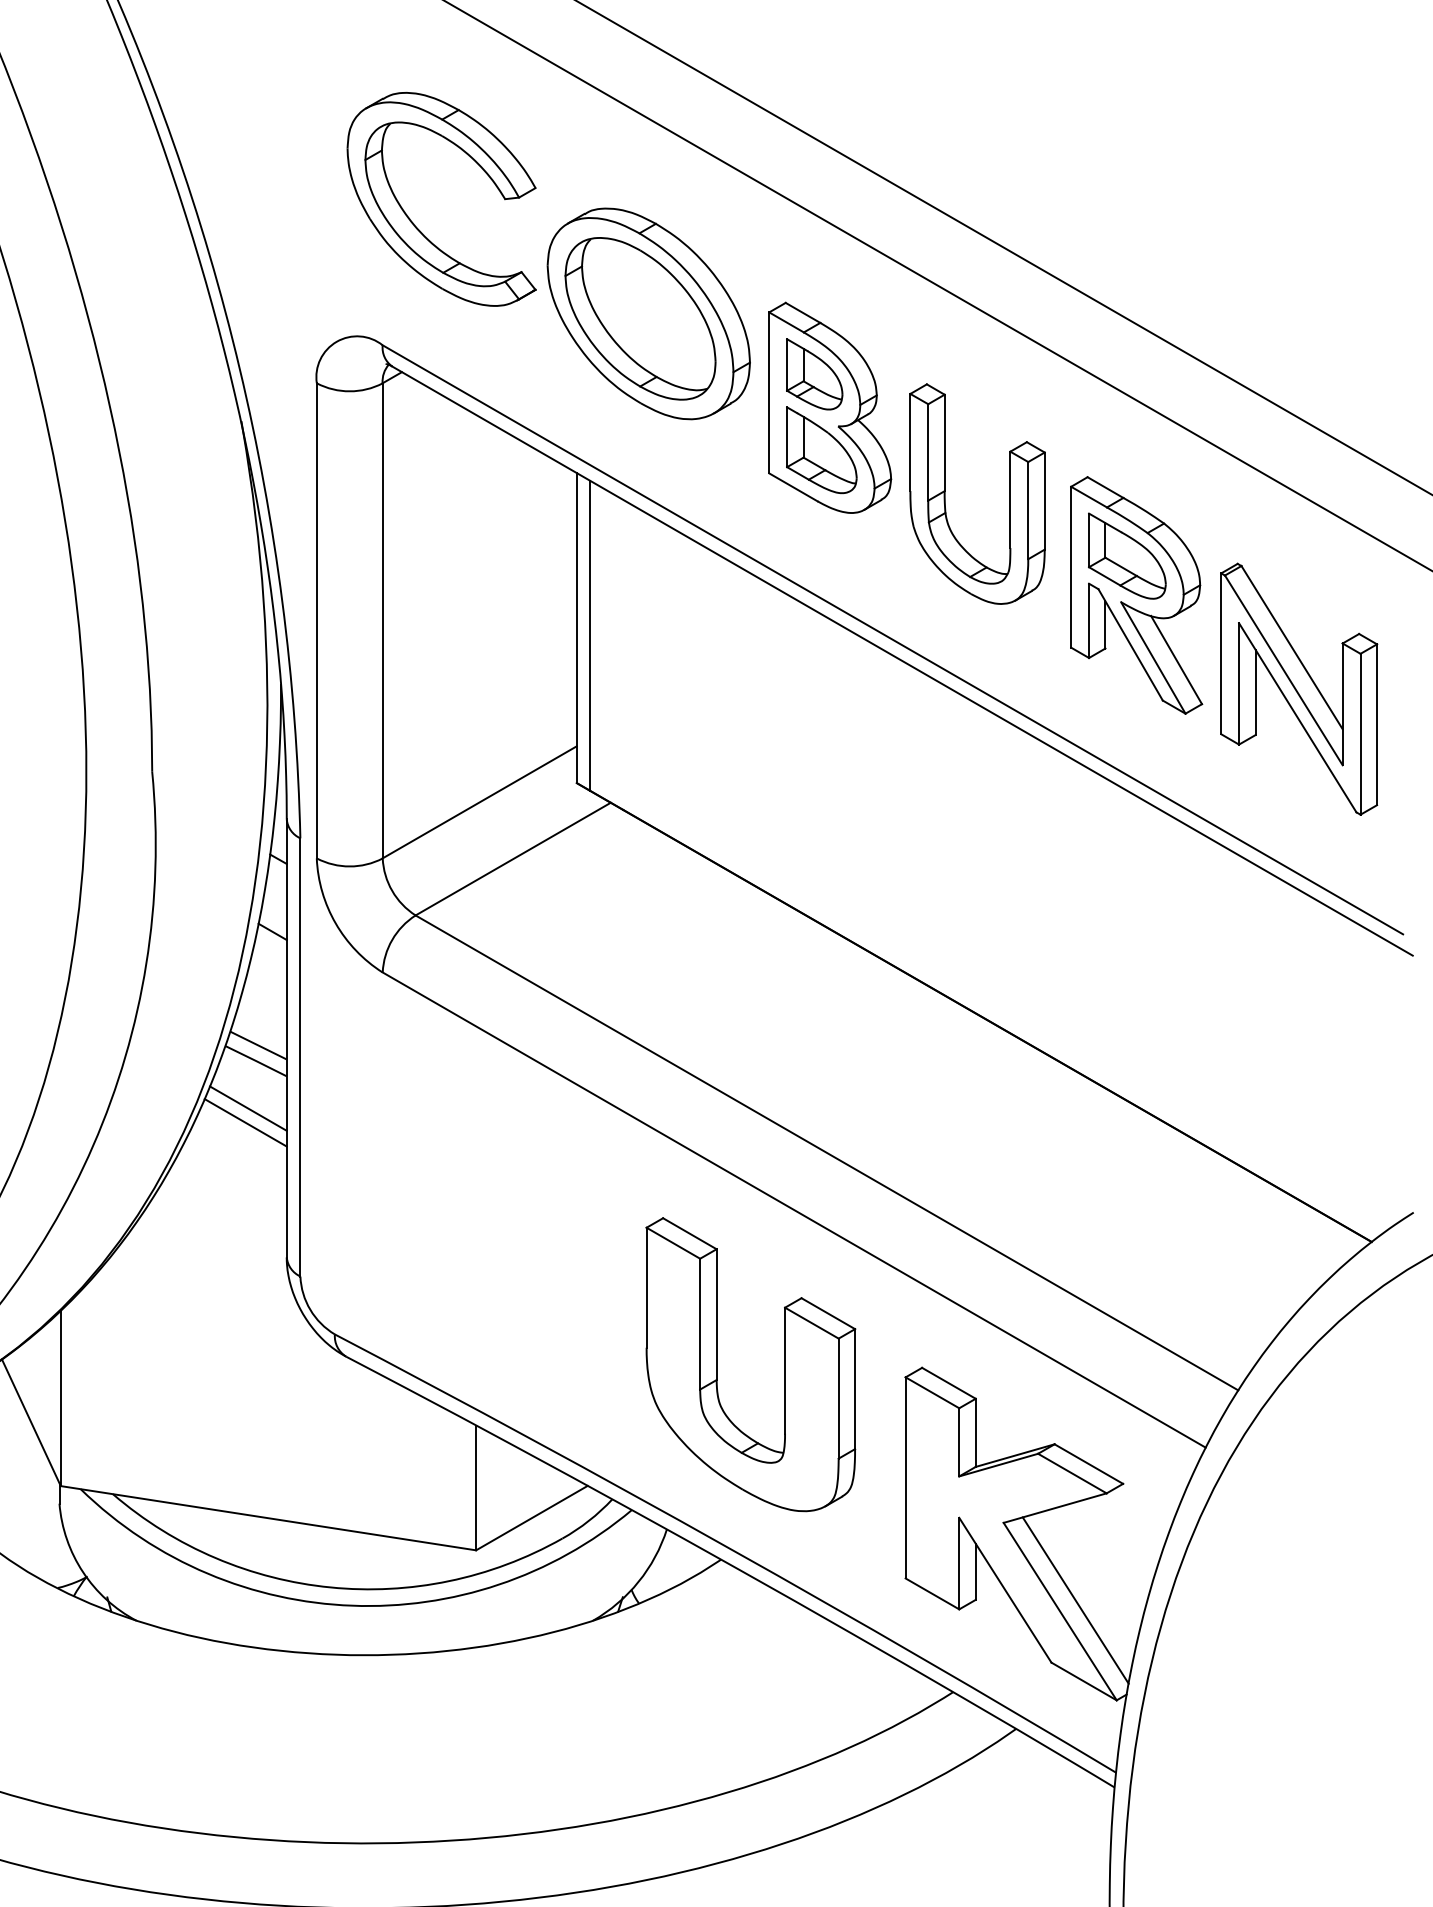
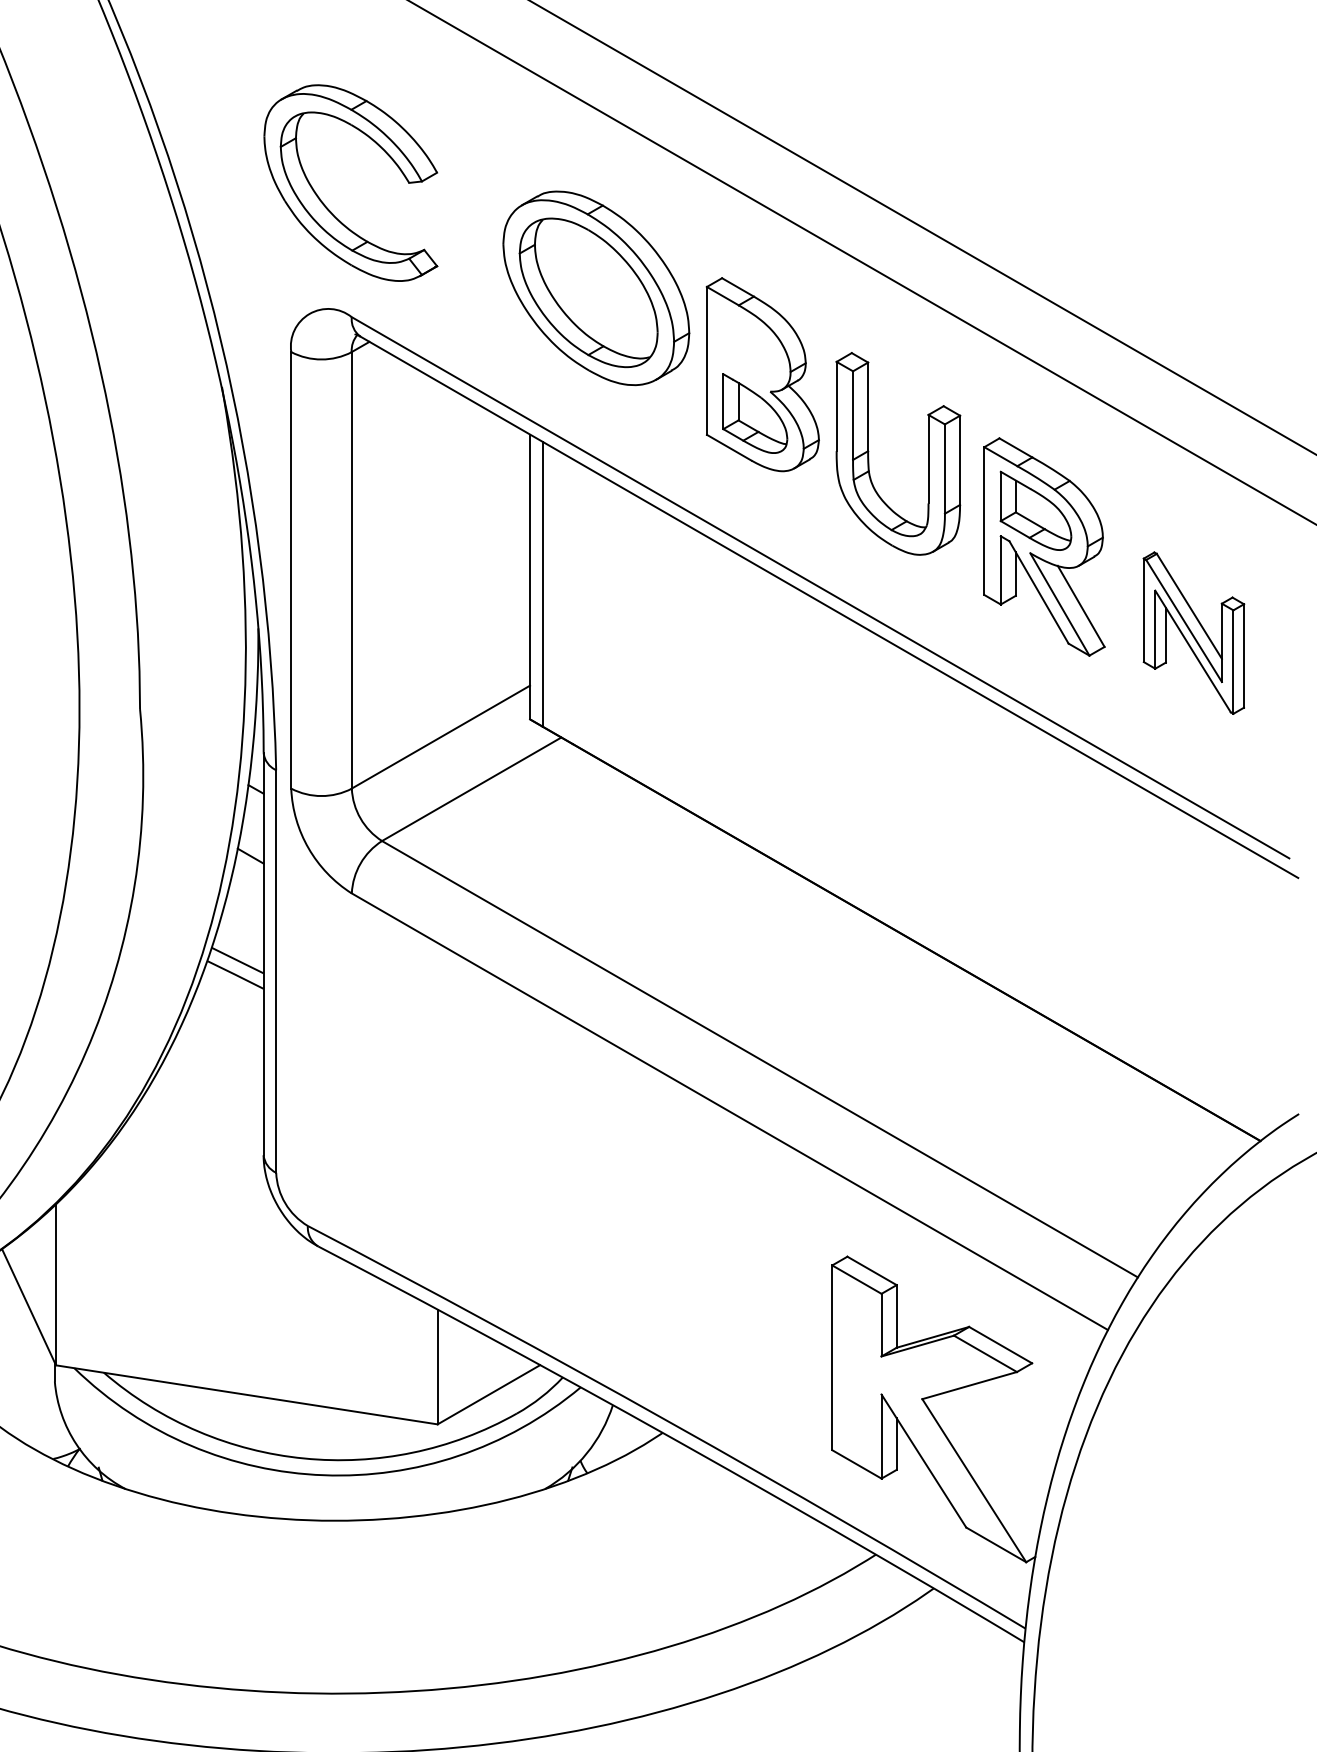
part: (414, 223) -> (325, 205), moved
part: (814, 374) -> (748, 344), removed
part: (1299, 688) -> (1194, 632), size x0.7
line: (248, 1108) -> (228, 1018), removed
line: (245, 1122) -> (225, 1031), removed
part: (717, 1364) -> (659, 1253), removed
line: (1075, 1600) -> (988, 1470), removed

